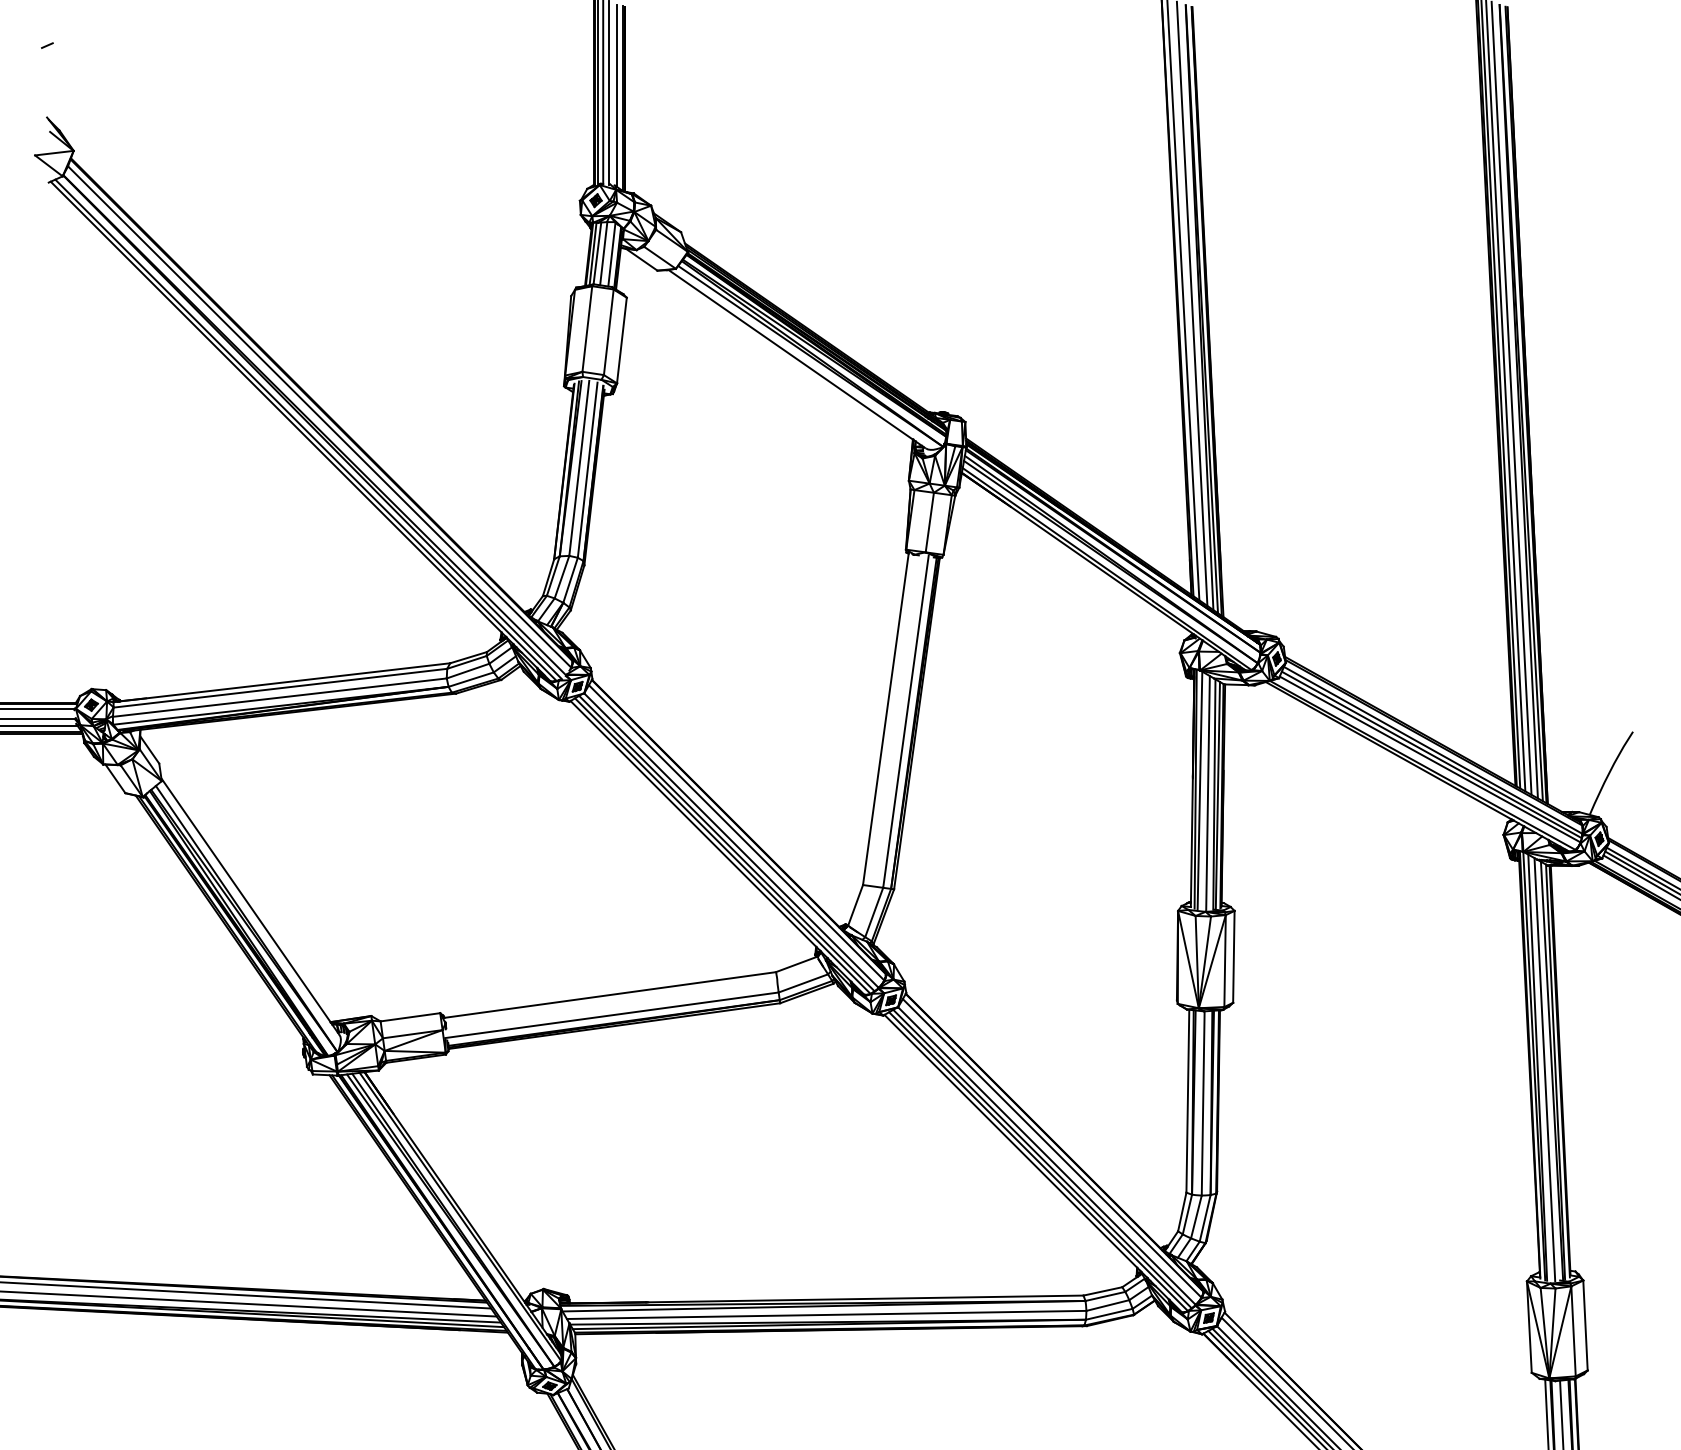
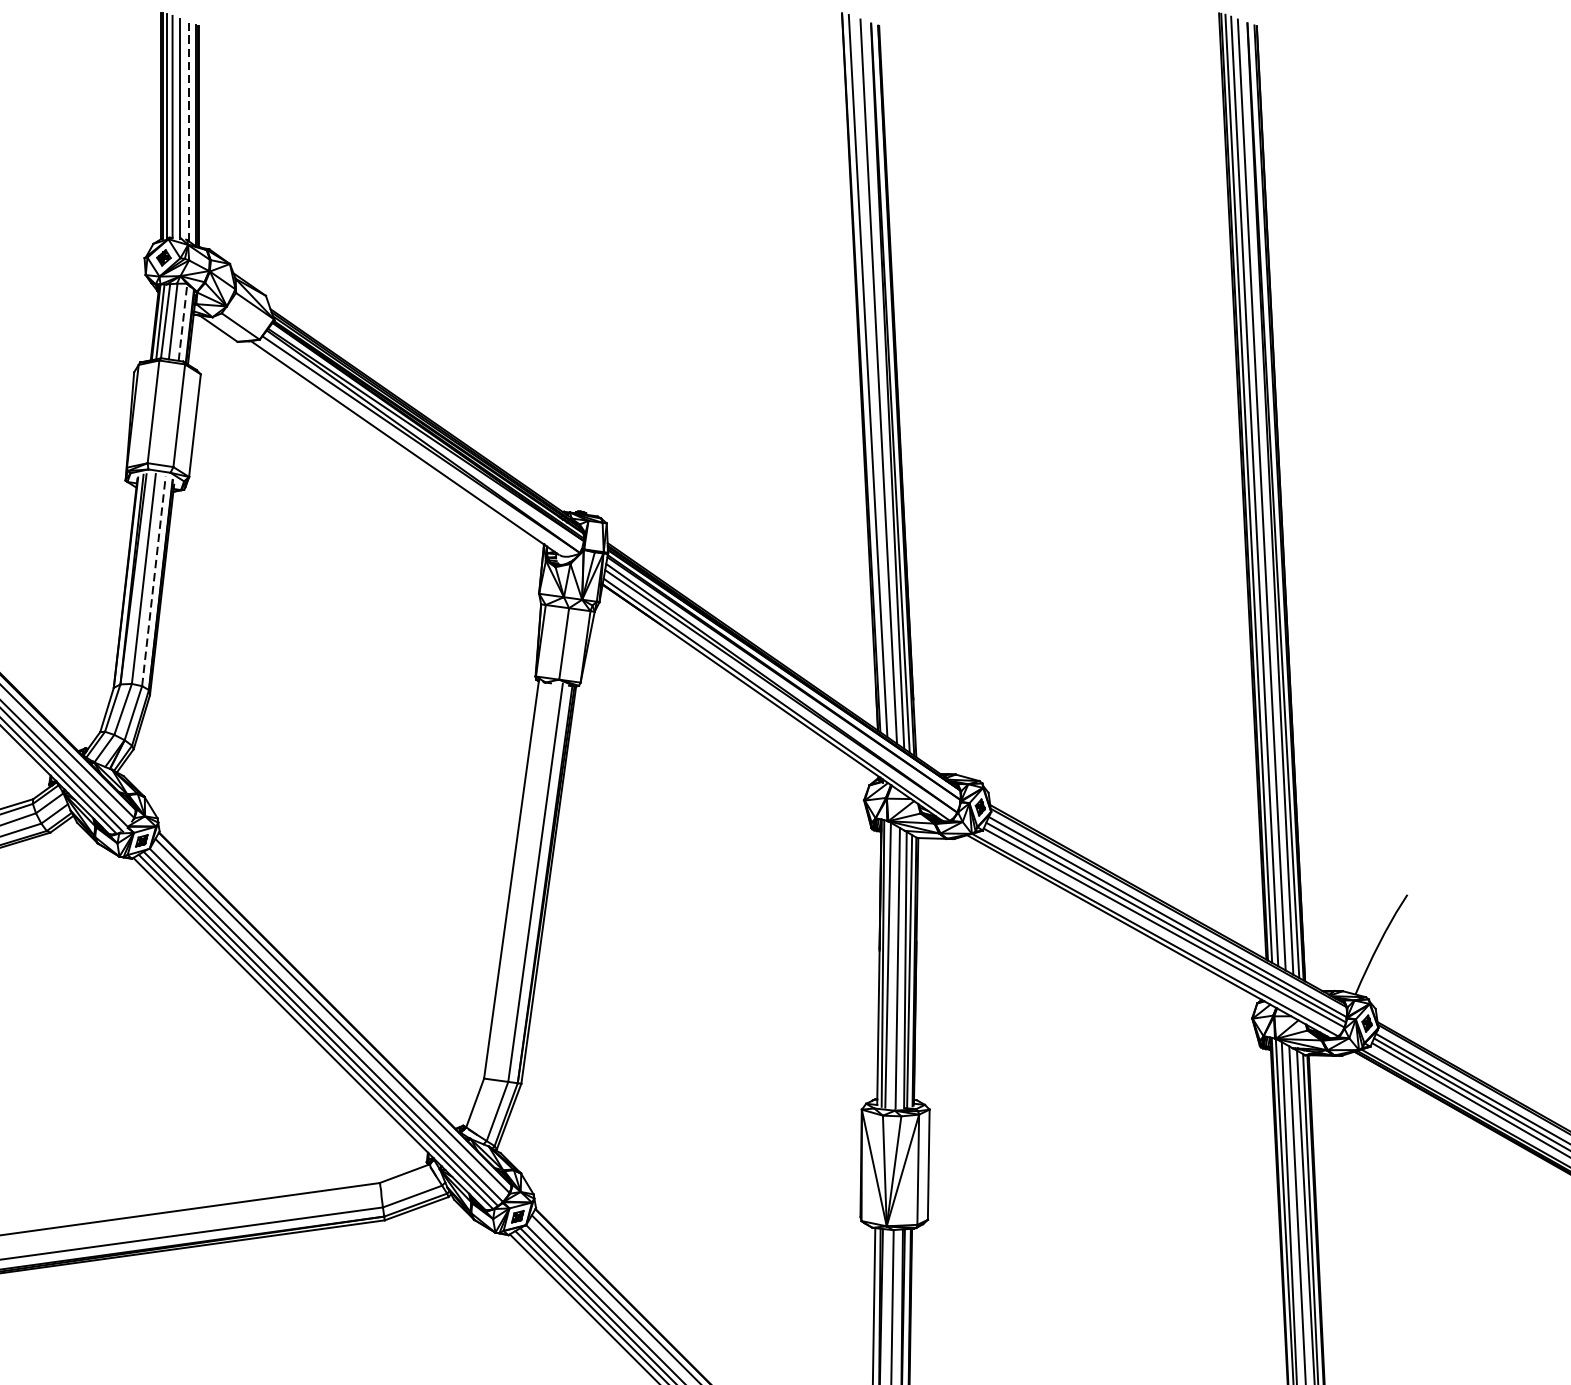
line: (617, 95) -> (189, 131), solid -> dashed
line: (611, 254) -> (182, 322), solid -> dashed
line: (587, 469) -> (153, 580), solid -> dashed

